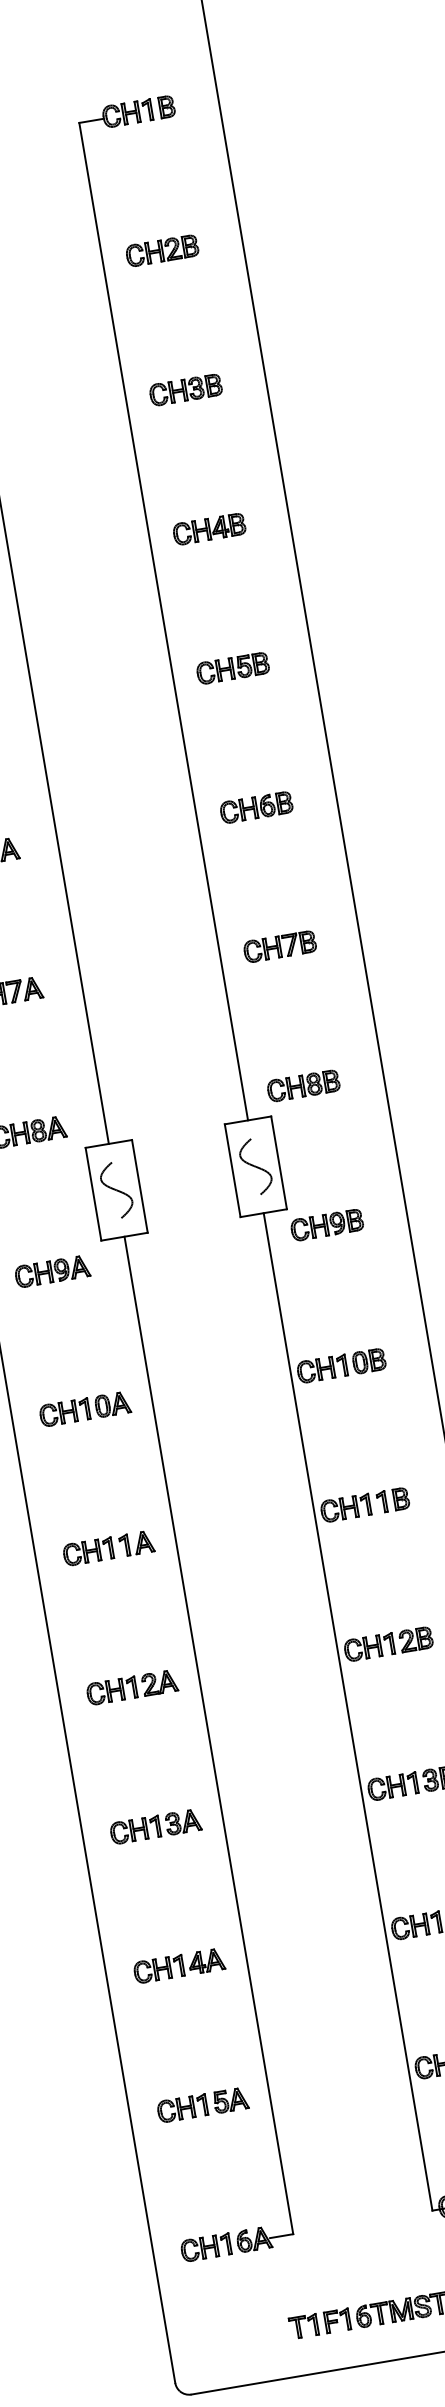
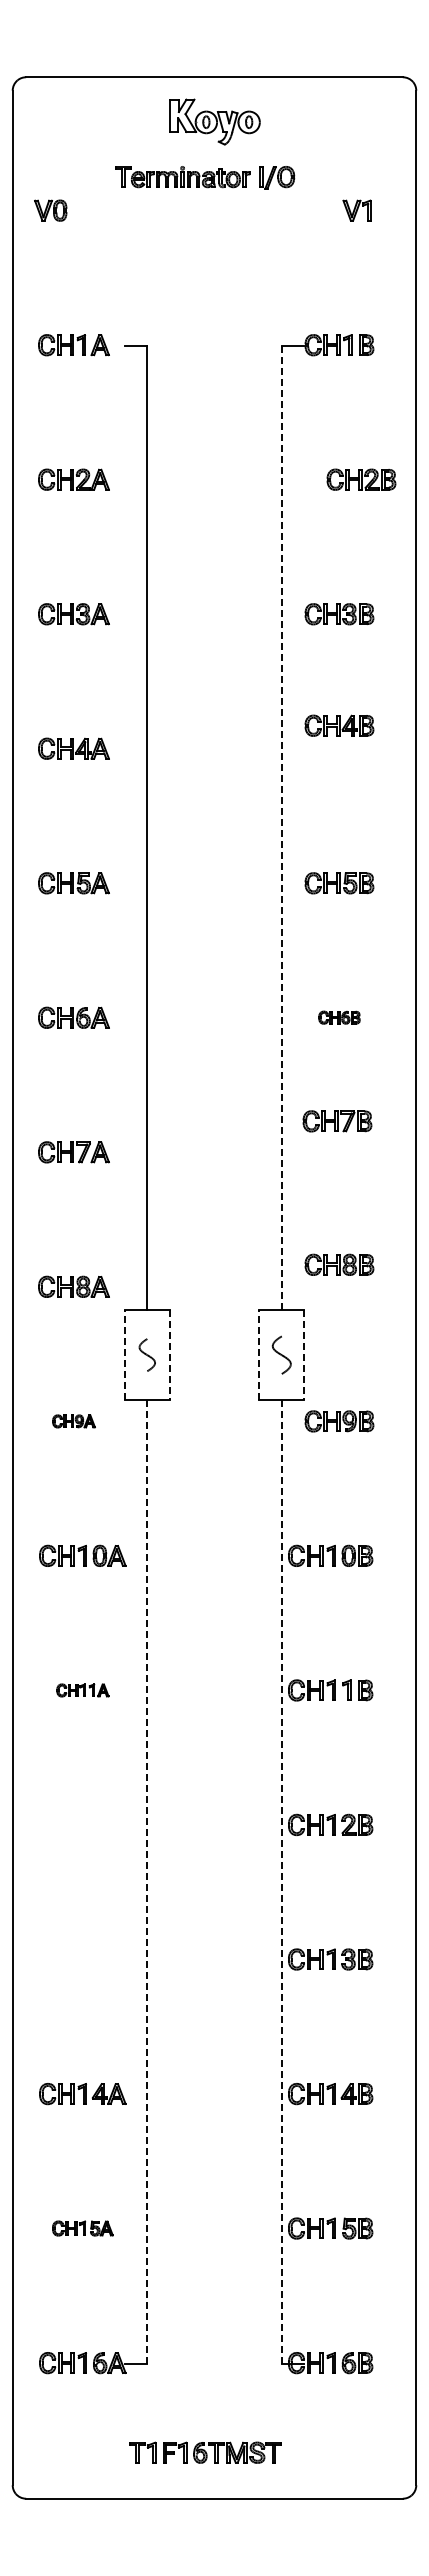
part: (162, 250) -> (361, 479), moved
part: (209, 528) -> (339, 725), moved
line: (163, 621) -> (281, 828), solid -> dashed
part: (256, 807) -> (339, 1017), size x0.6
part: (280, 946) -> (337, 1121), moved
part: (303, 1085) -> (339, 1264), moved
line: (279, 1163) -> (304, 1355), solid -> dashed
part: (255, 1166) -> (281, 1354), size x0.7
line: (232, 1170) -> (259, 1355), solid -> dashed
line: (139, 1186) -> (169, 1355), solid -> dashed
part: (116, 1189) -> (147, 1354), size x0.6
line: (93, 1194) -> (124, 1355), solid -> dashed
part: (52, 1271) -> (73, 1421), size x0.6
part: (108, 1548) -> (82, 1690), size x0.6
part: (131, 1687) -> (82, 1824), removed
line: (347, 1712) -> (281, 1882), solid -> dashed
line: (209, 1735) -> (147, 1882), solid -> dashed
part: (155, 1826) -> (82, 1959), removed
part: (202, 2105) -> (82, 2228), size x0.7

